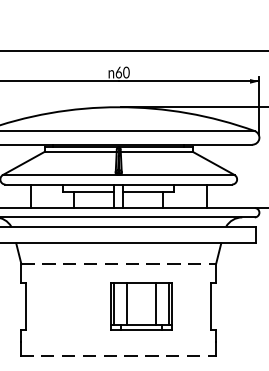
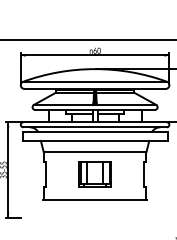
line: (119, 265) -> (95, 152), dashed -> solid
part: (140, 306) -> (94, 174), moved
line: (119, 355) -> (95, 200), dashed -> solid

